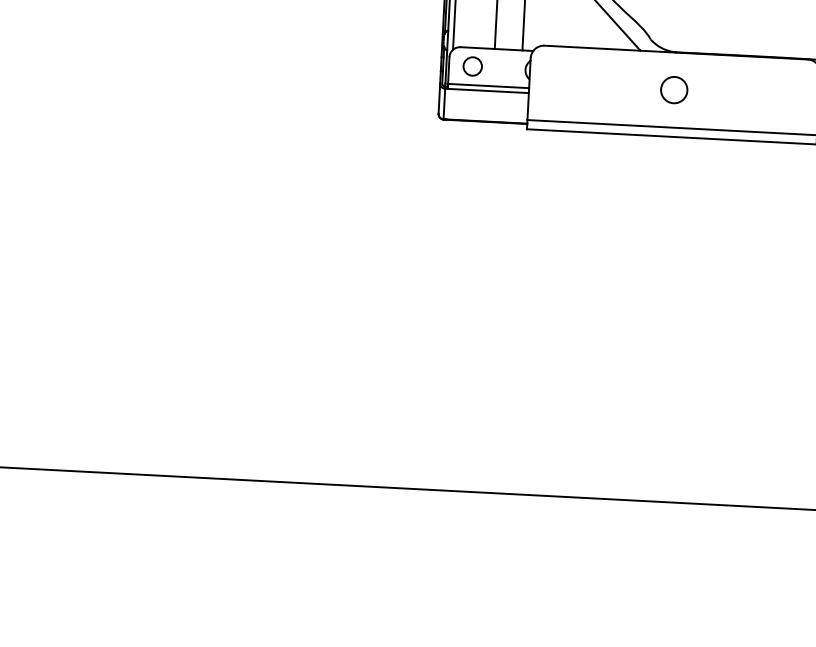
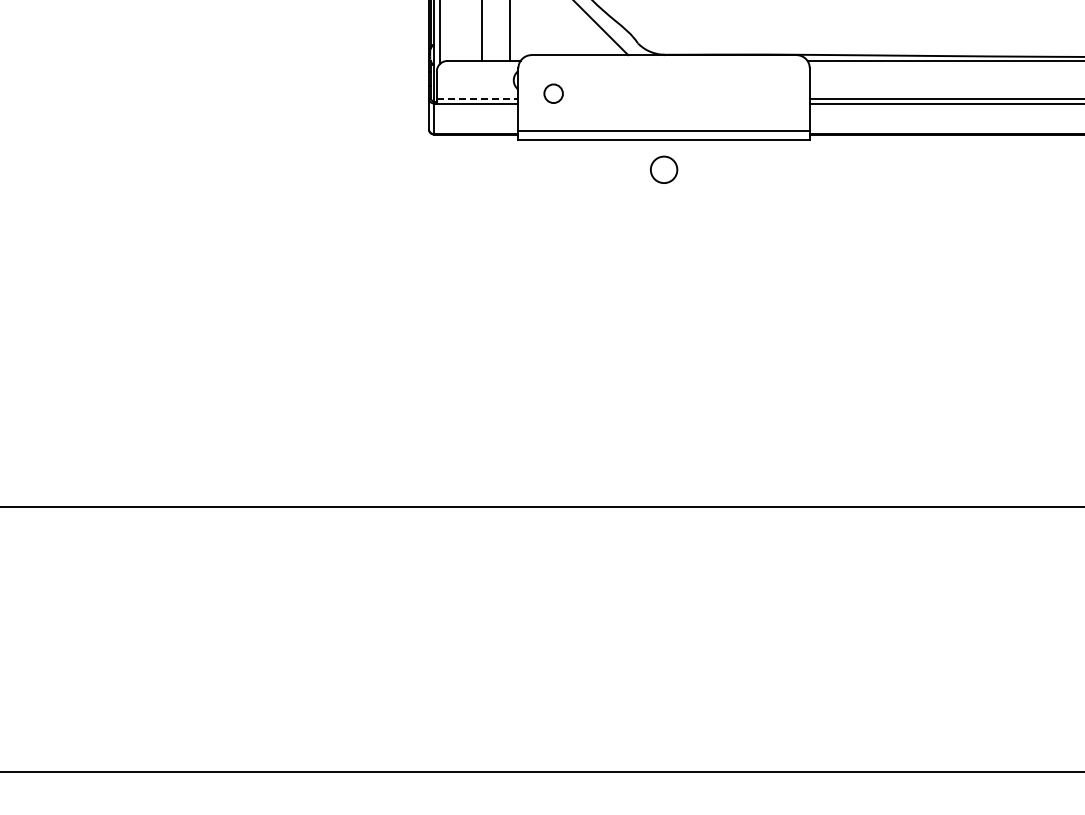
circle: (472, 66) -> (553, 93), moved
line: (488, 86) -> (477, 98), solid -> dashed
circle: (674, 89) -> (664, 169), moved

